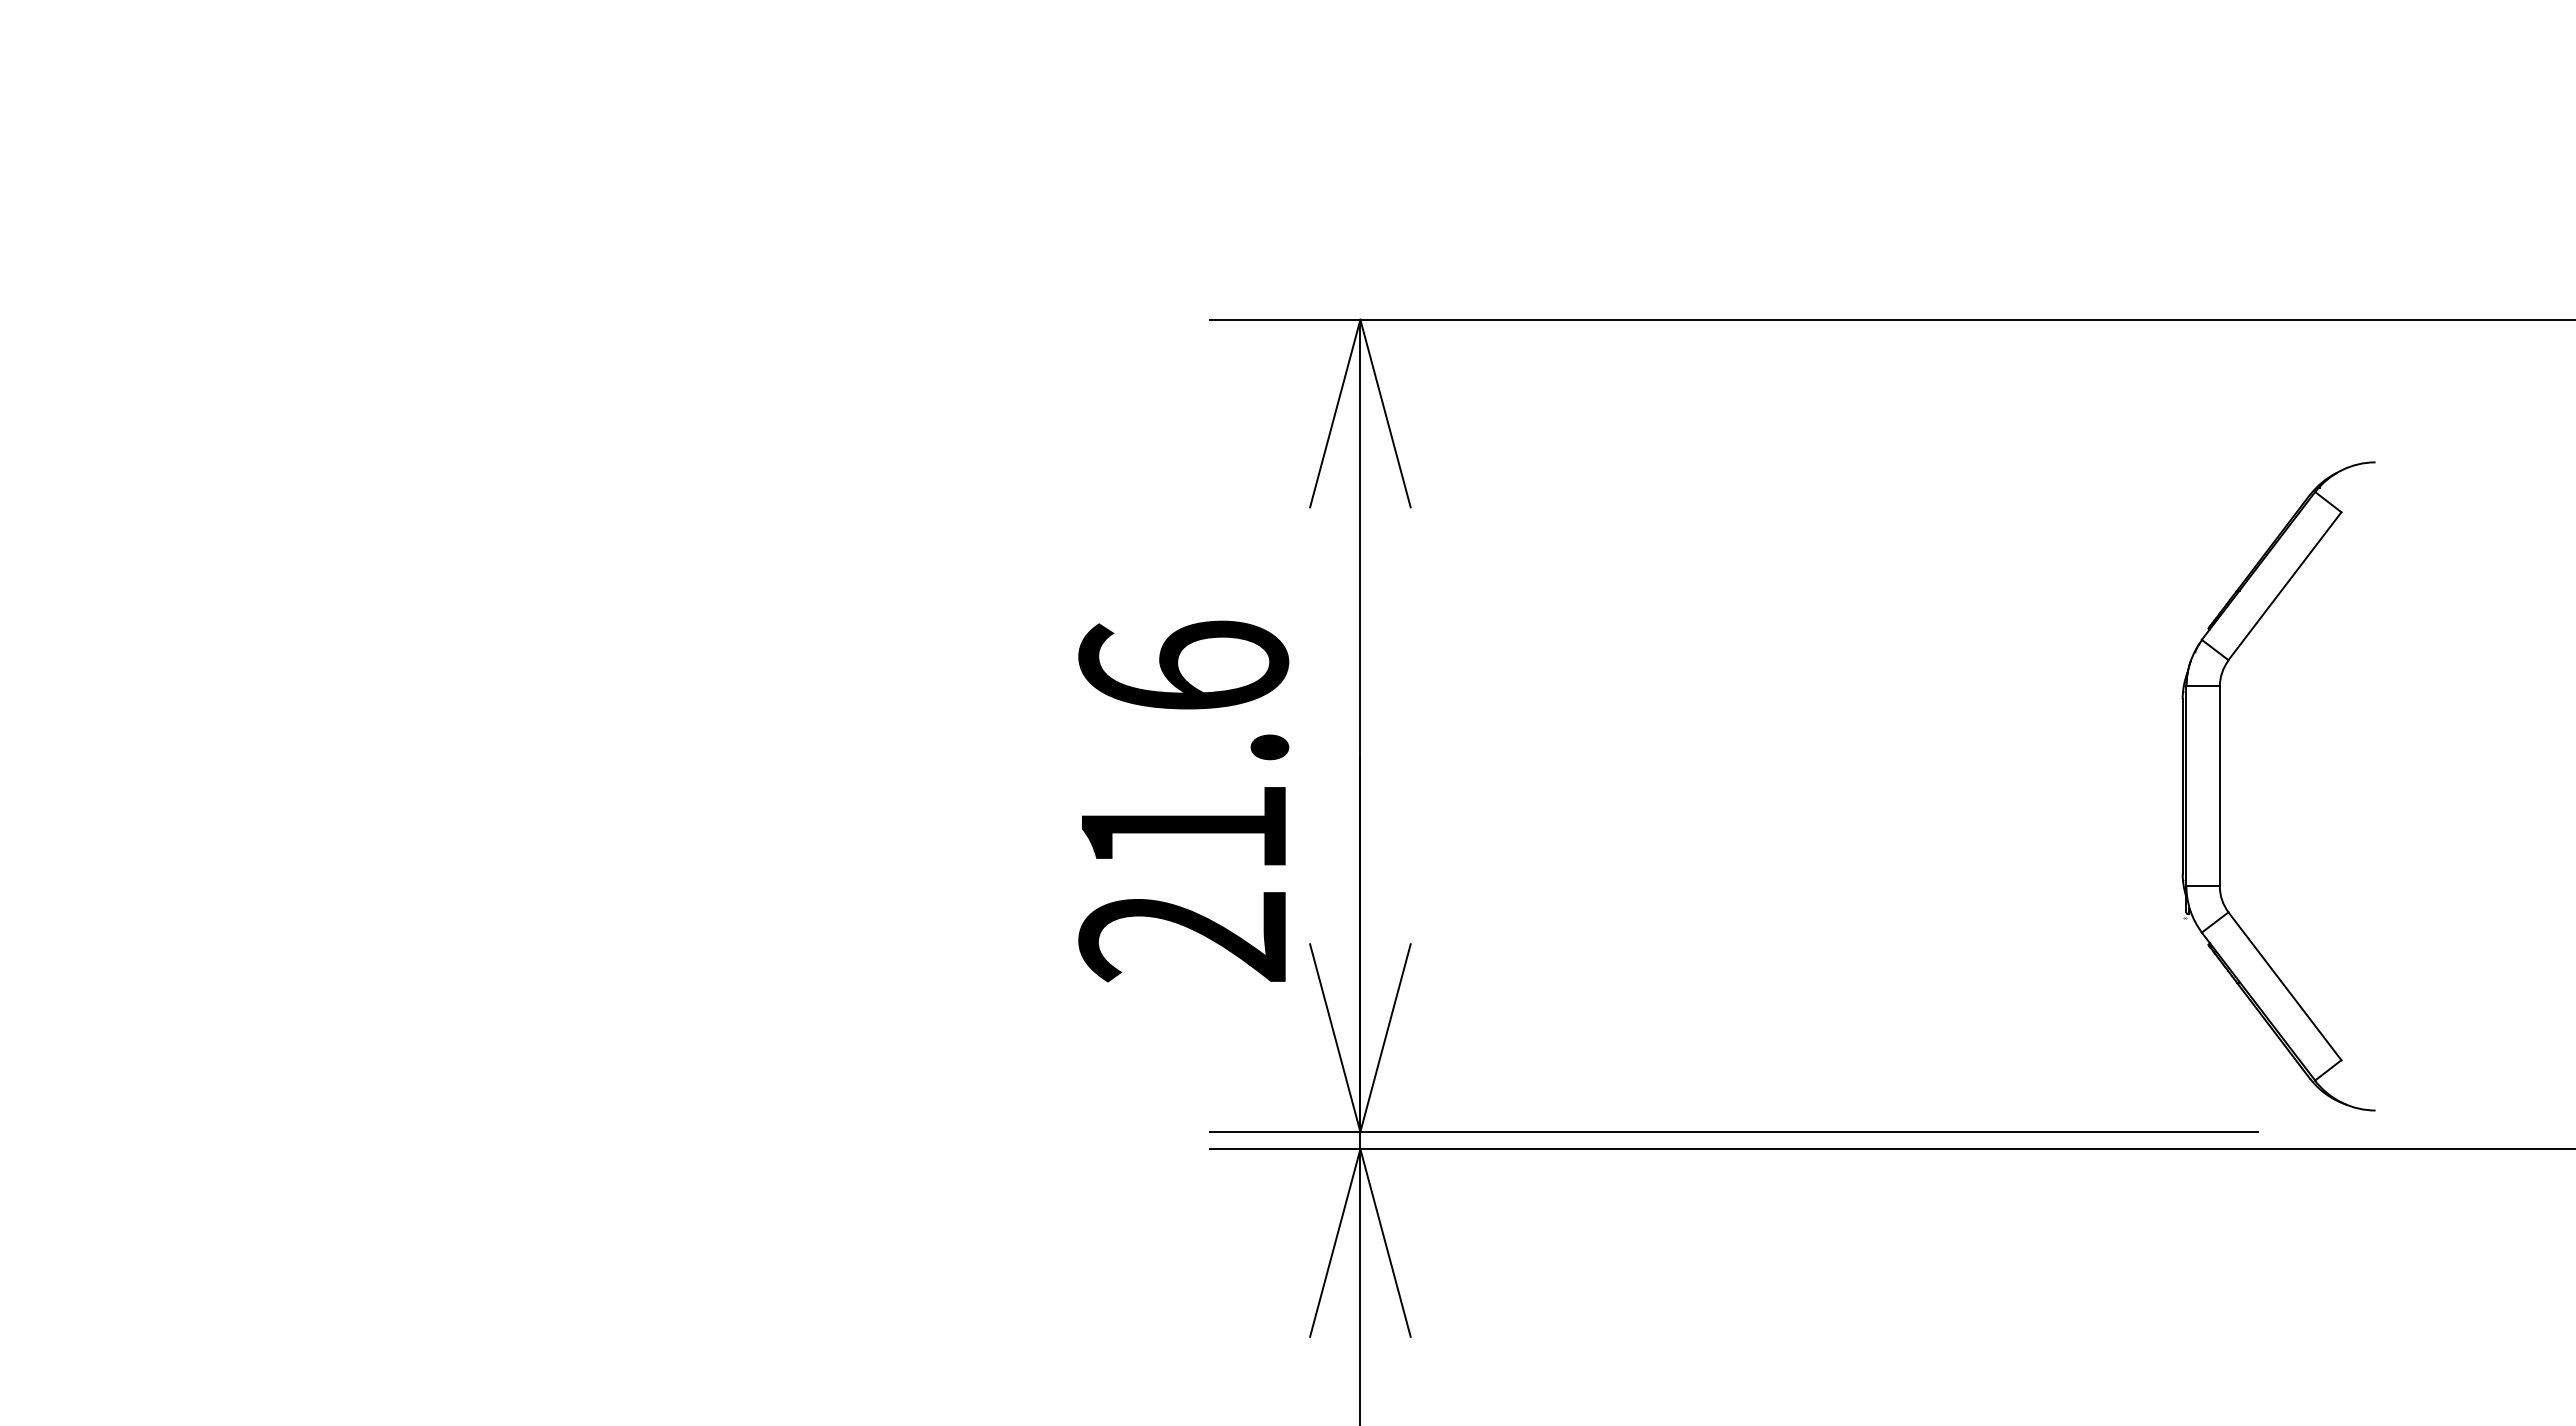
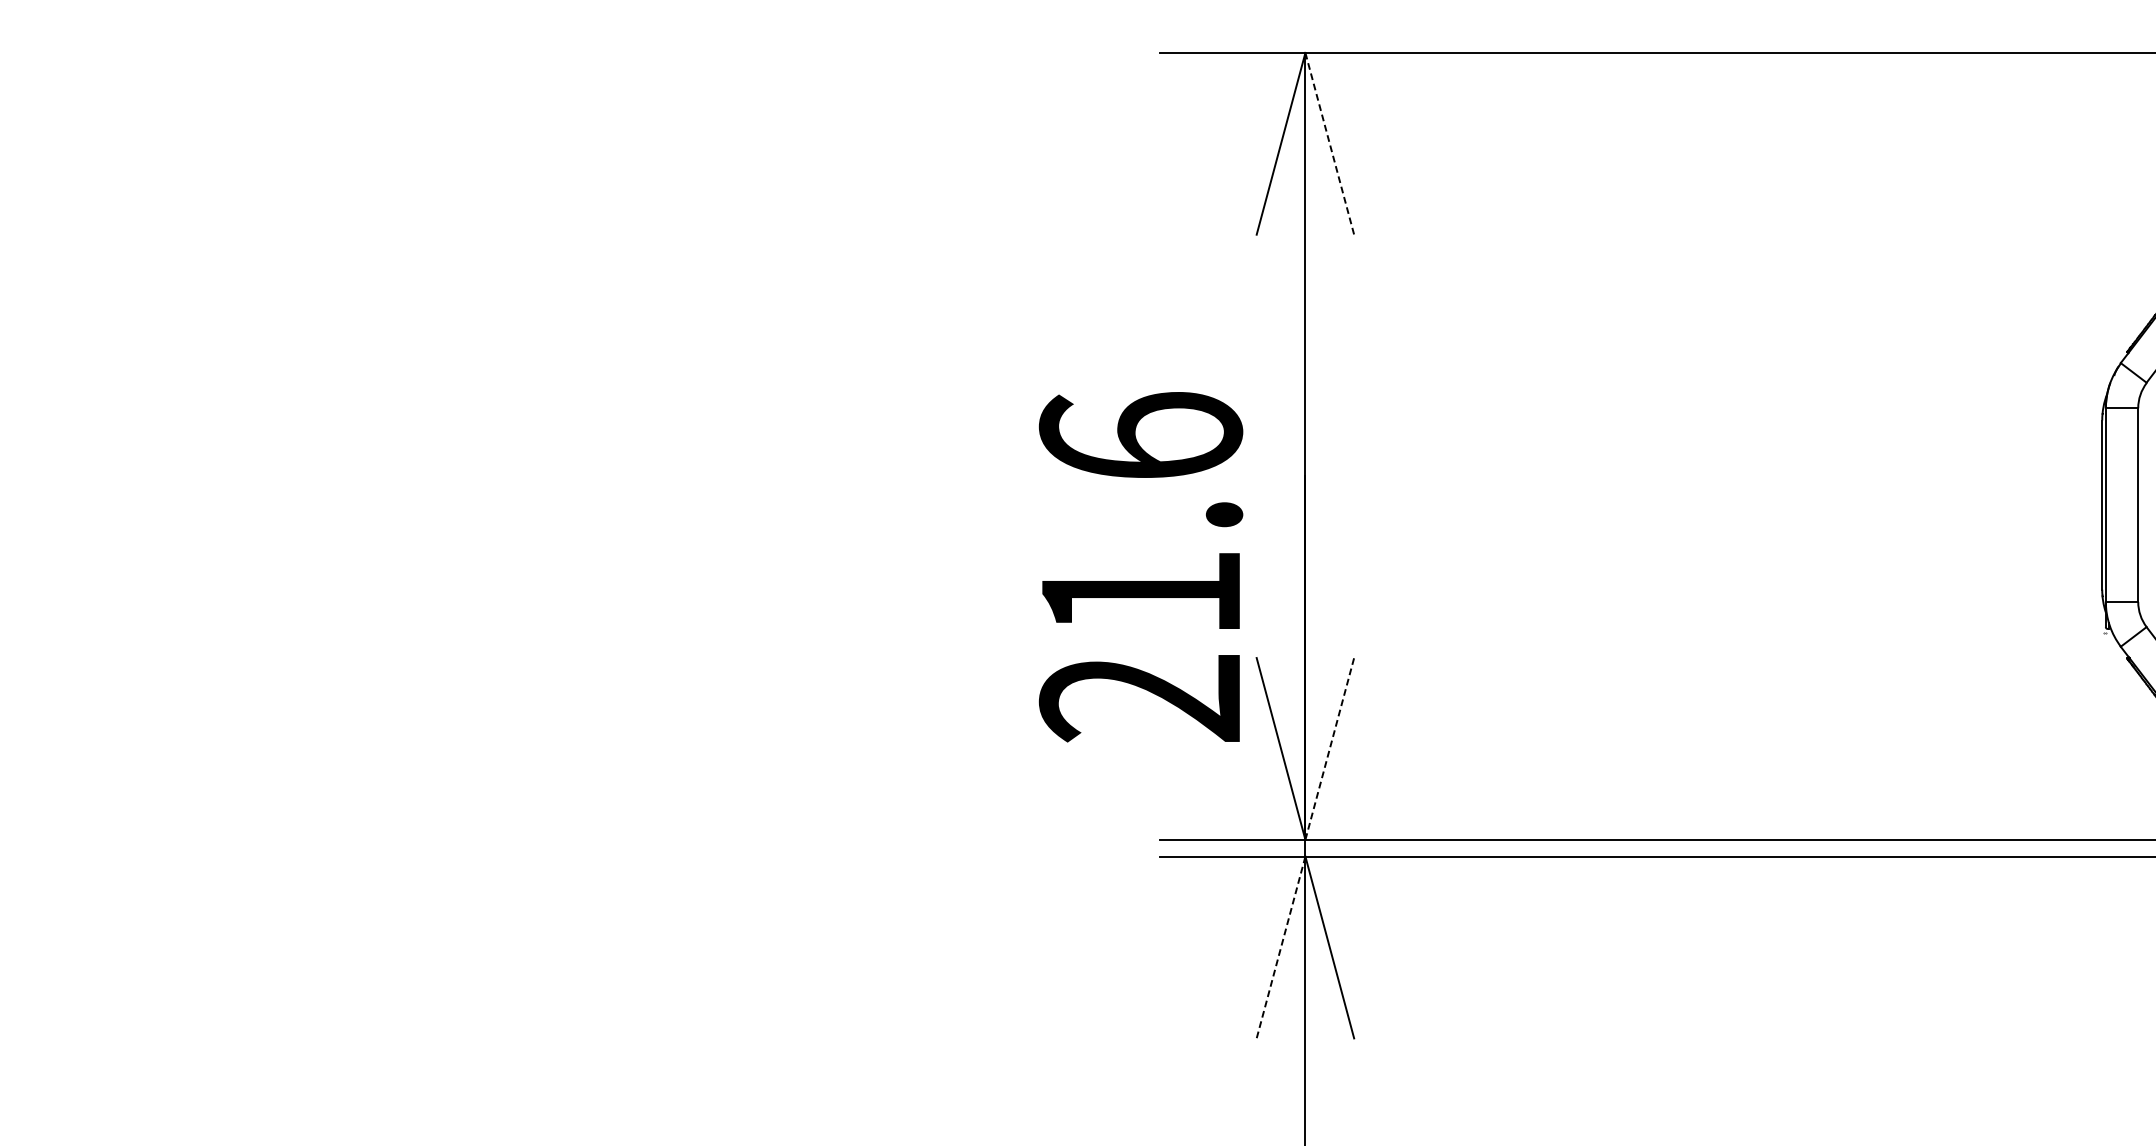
line: (1385, 414) -> (1329, 144), solid -> dashed
text: (1183, 801) -> (1140, 567), moved
line: (1385, 1037) -> (1329, 748), solid -> dashed
line: (1335, 1243) -> (1281, 947), solid -> dashed

